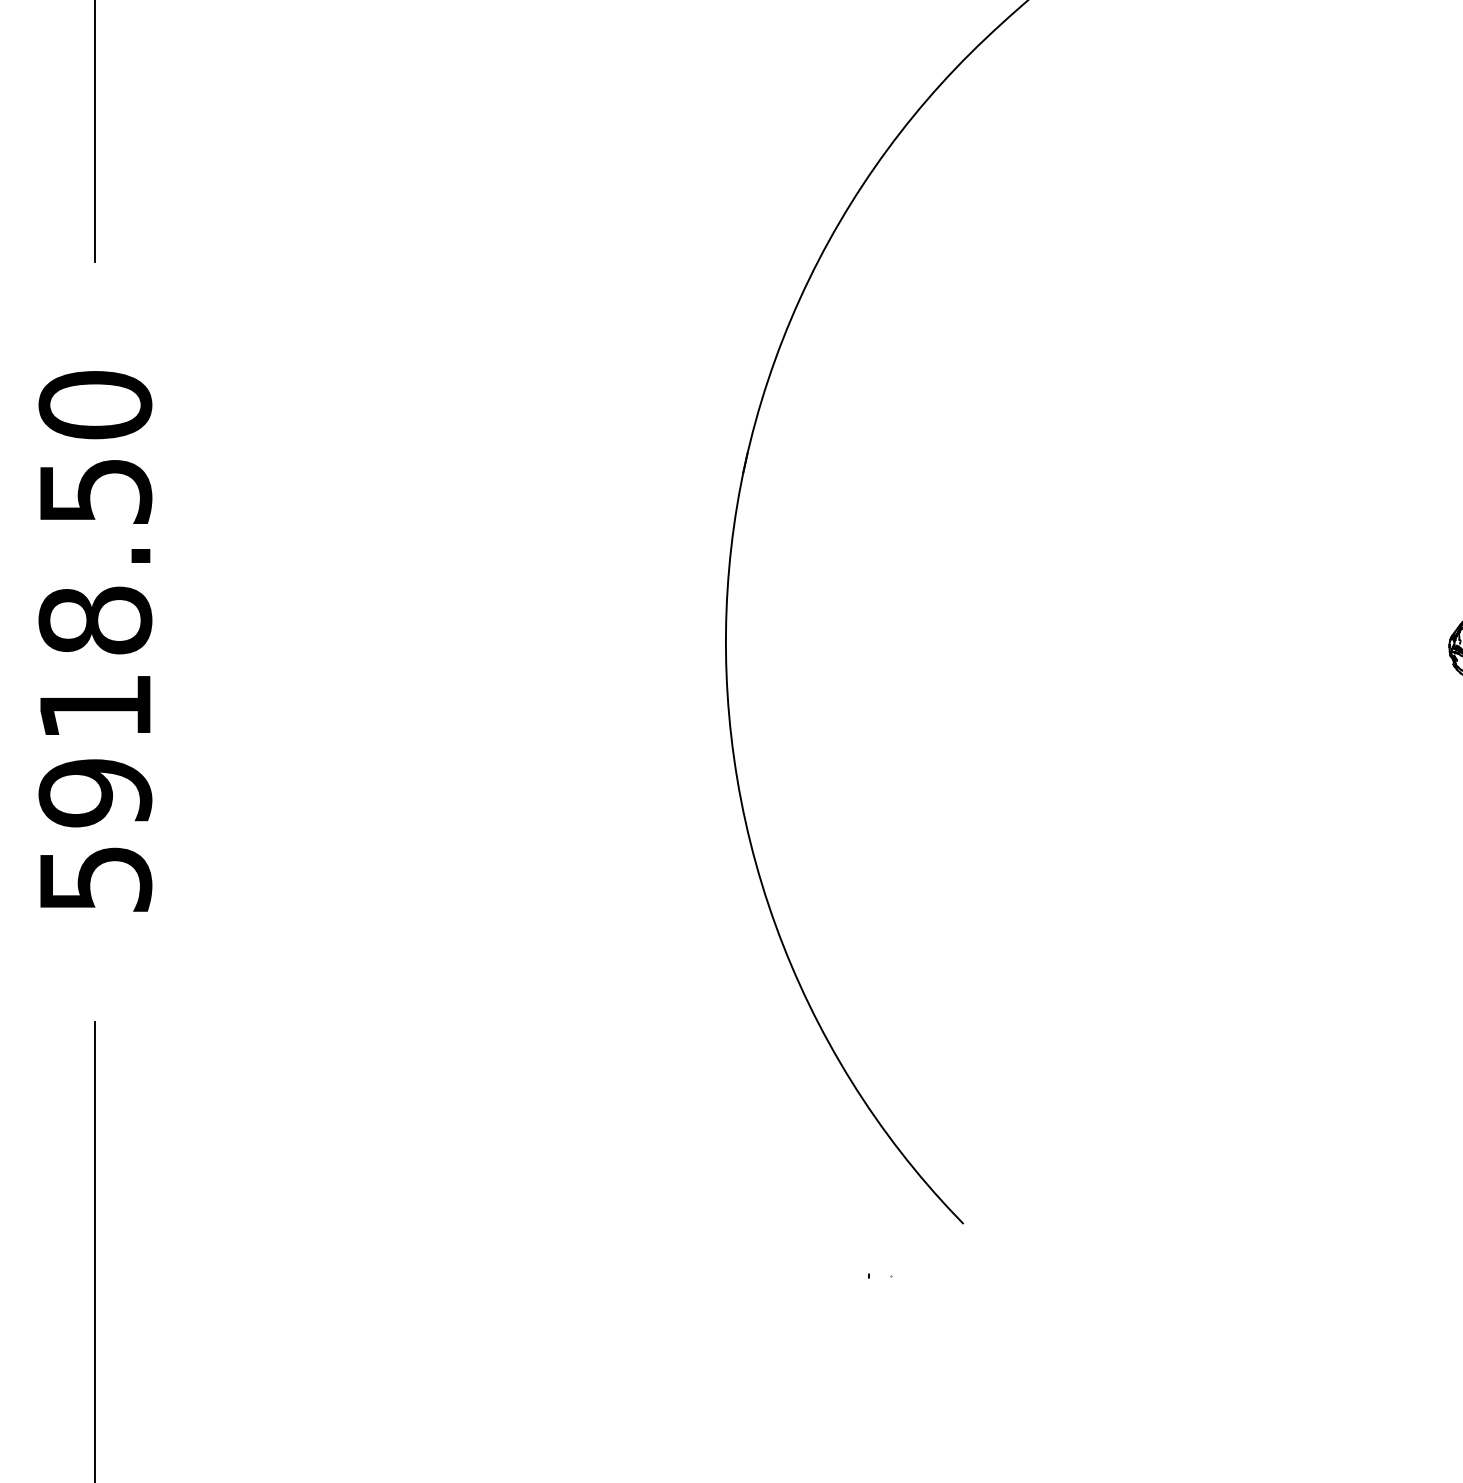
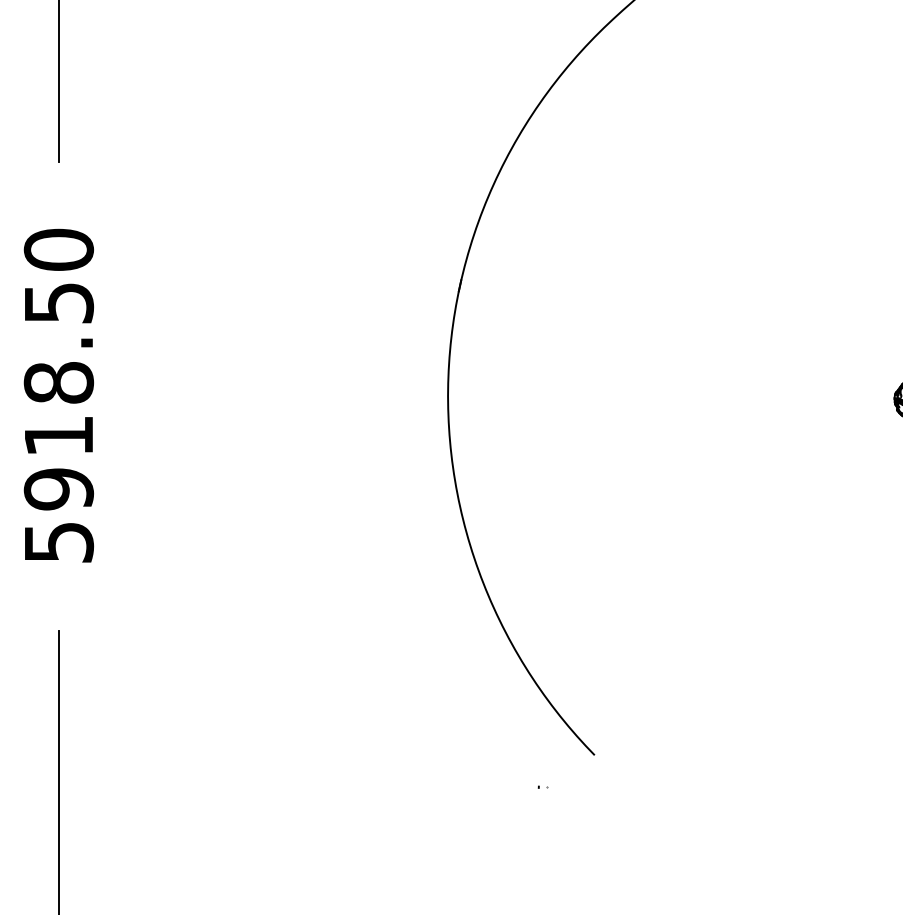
part: (878, 1274) -> (542, 786), size x0.62

